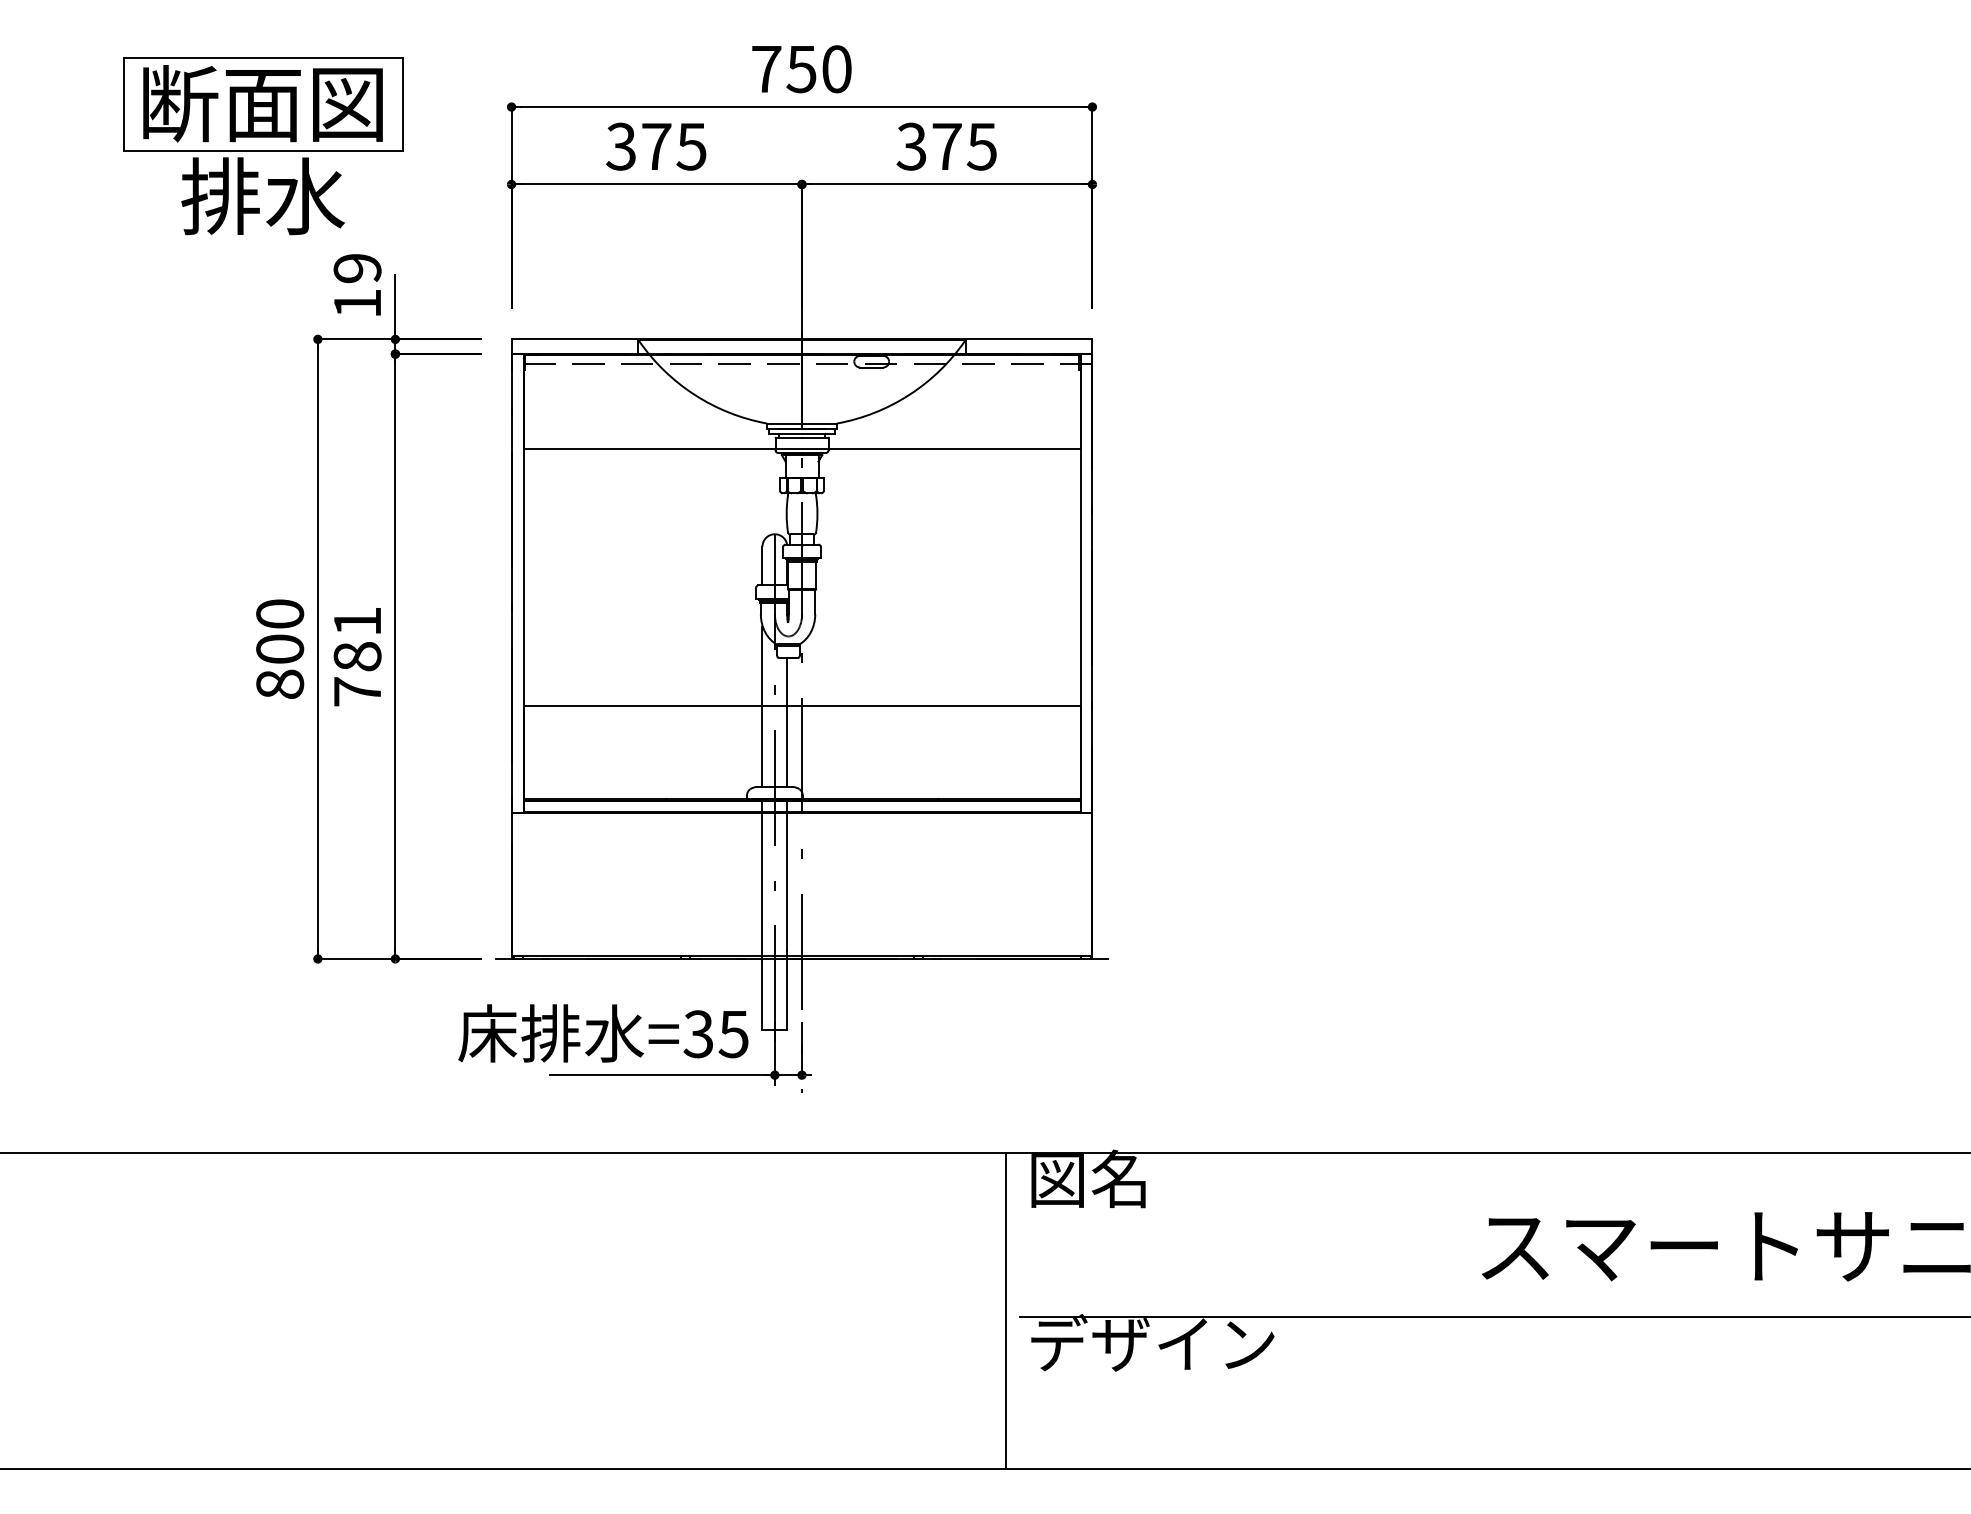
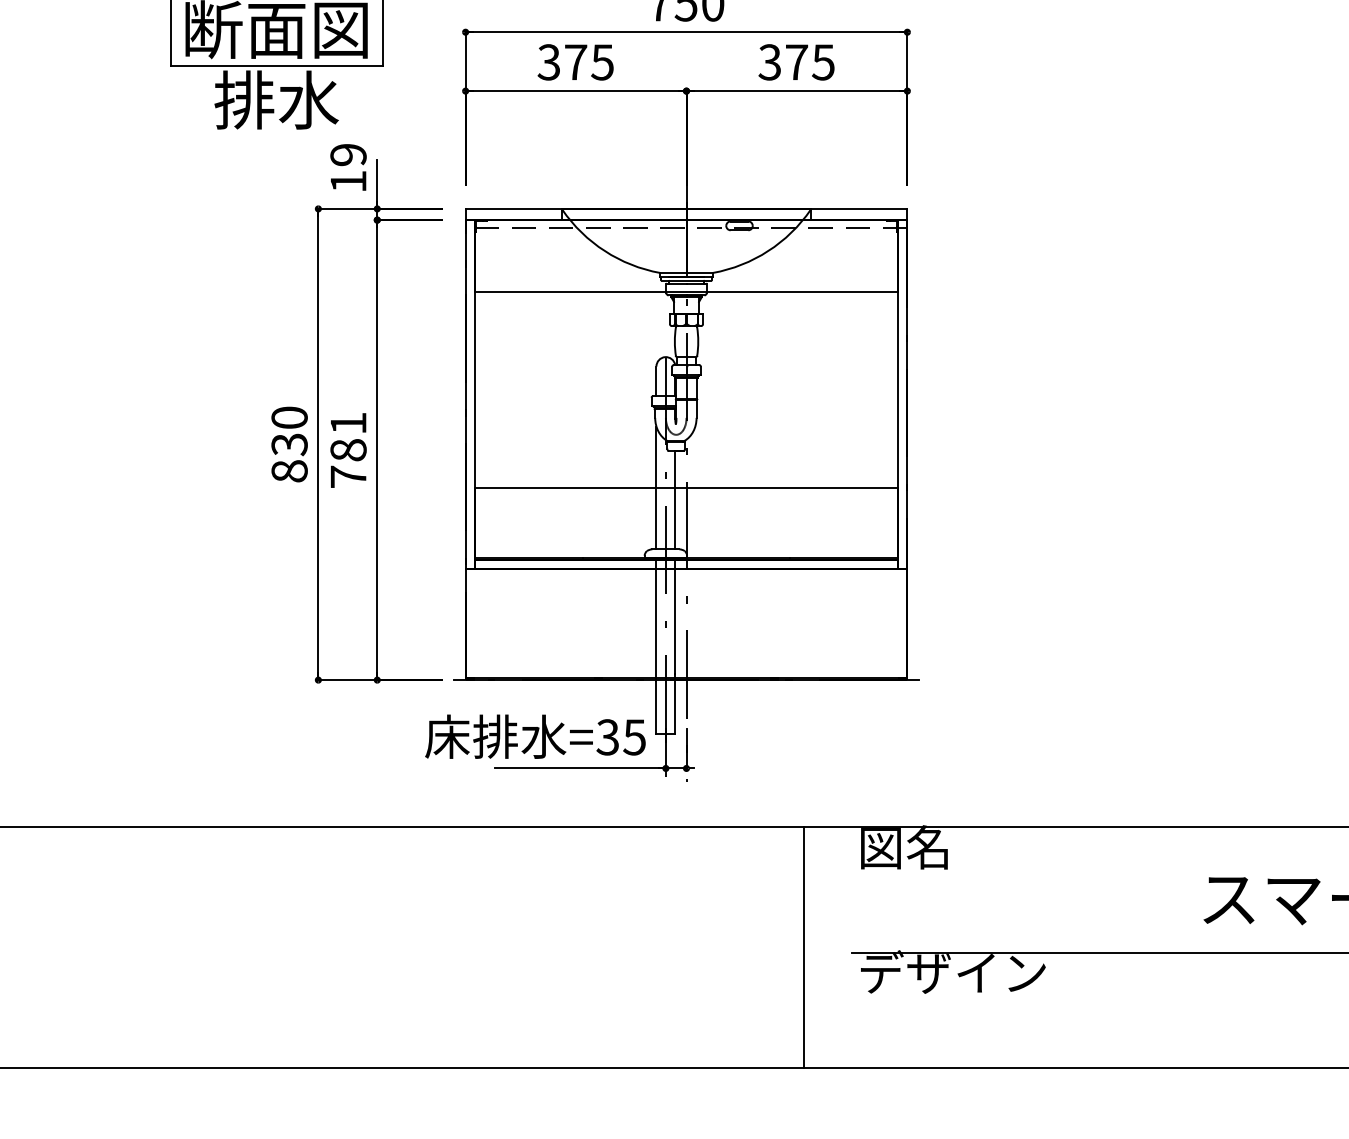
text: (280, 649) -> (289, 444), 800 -> 830
line: (1005, 1310) -> (803, 947), moved

